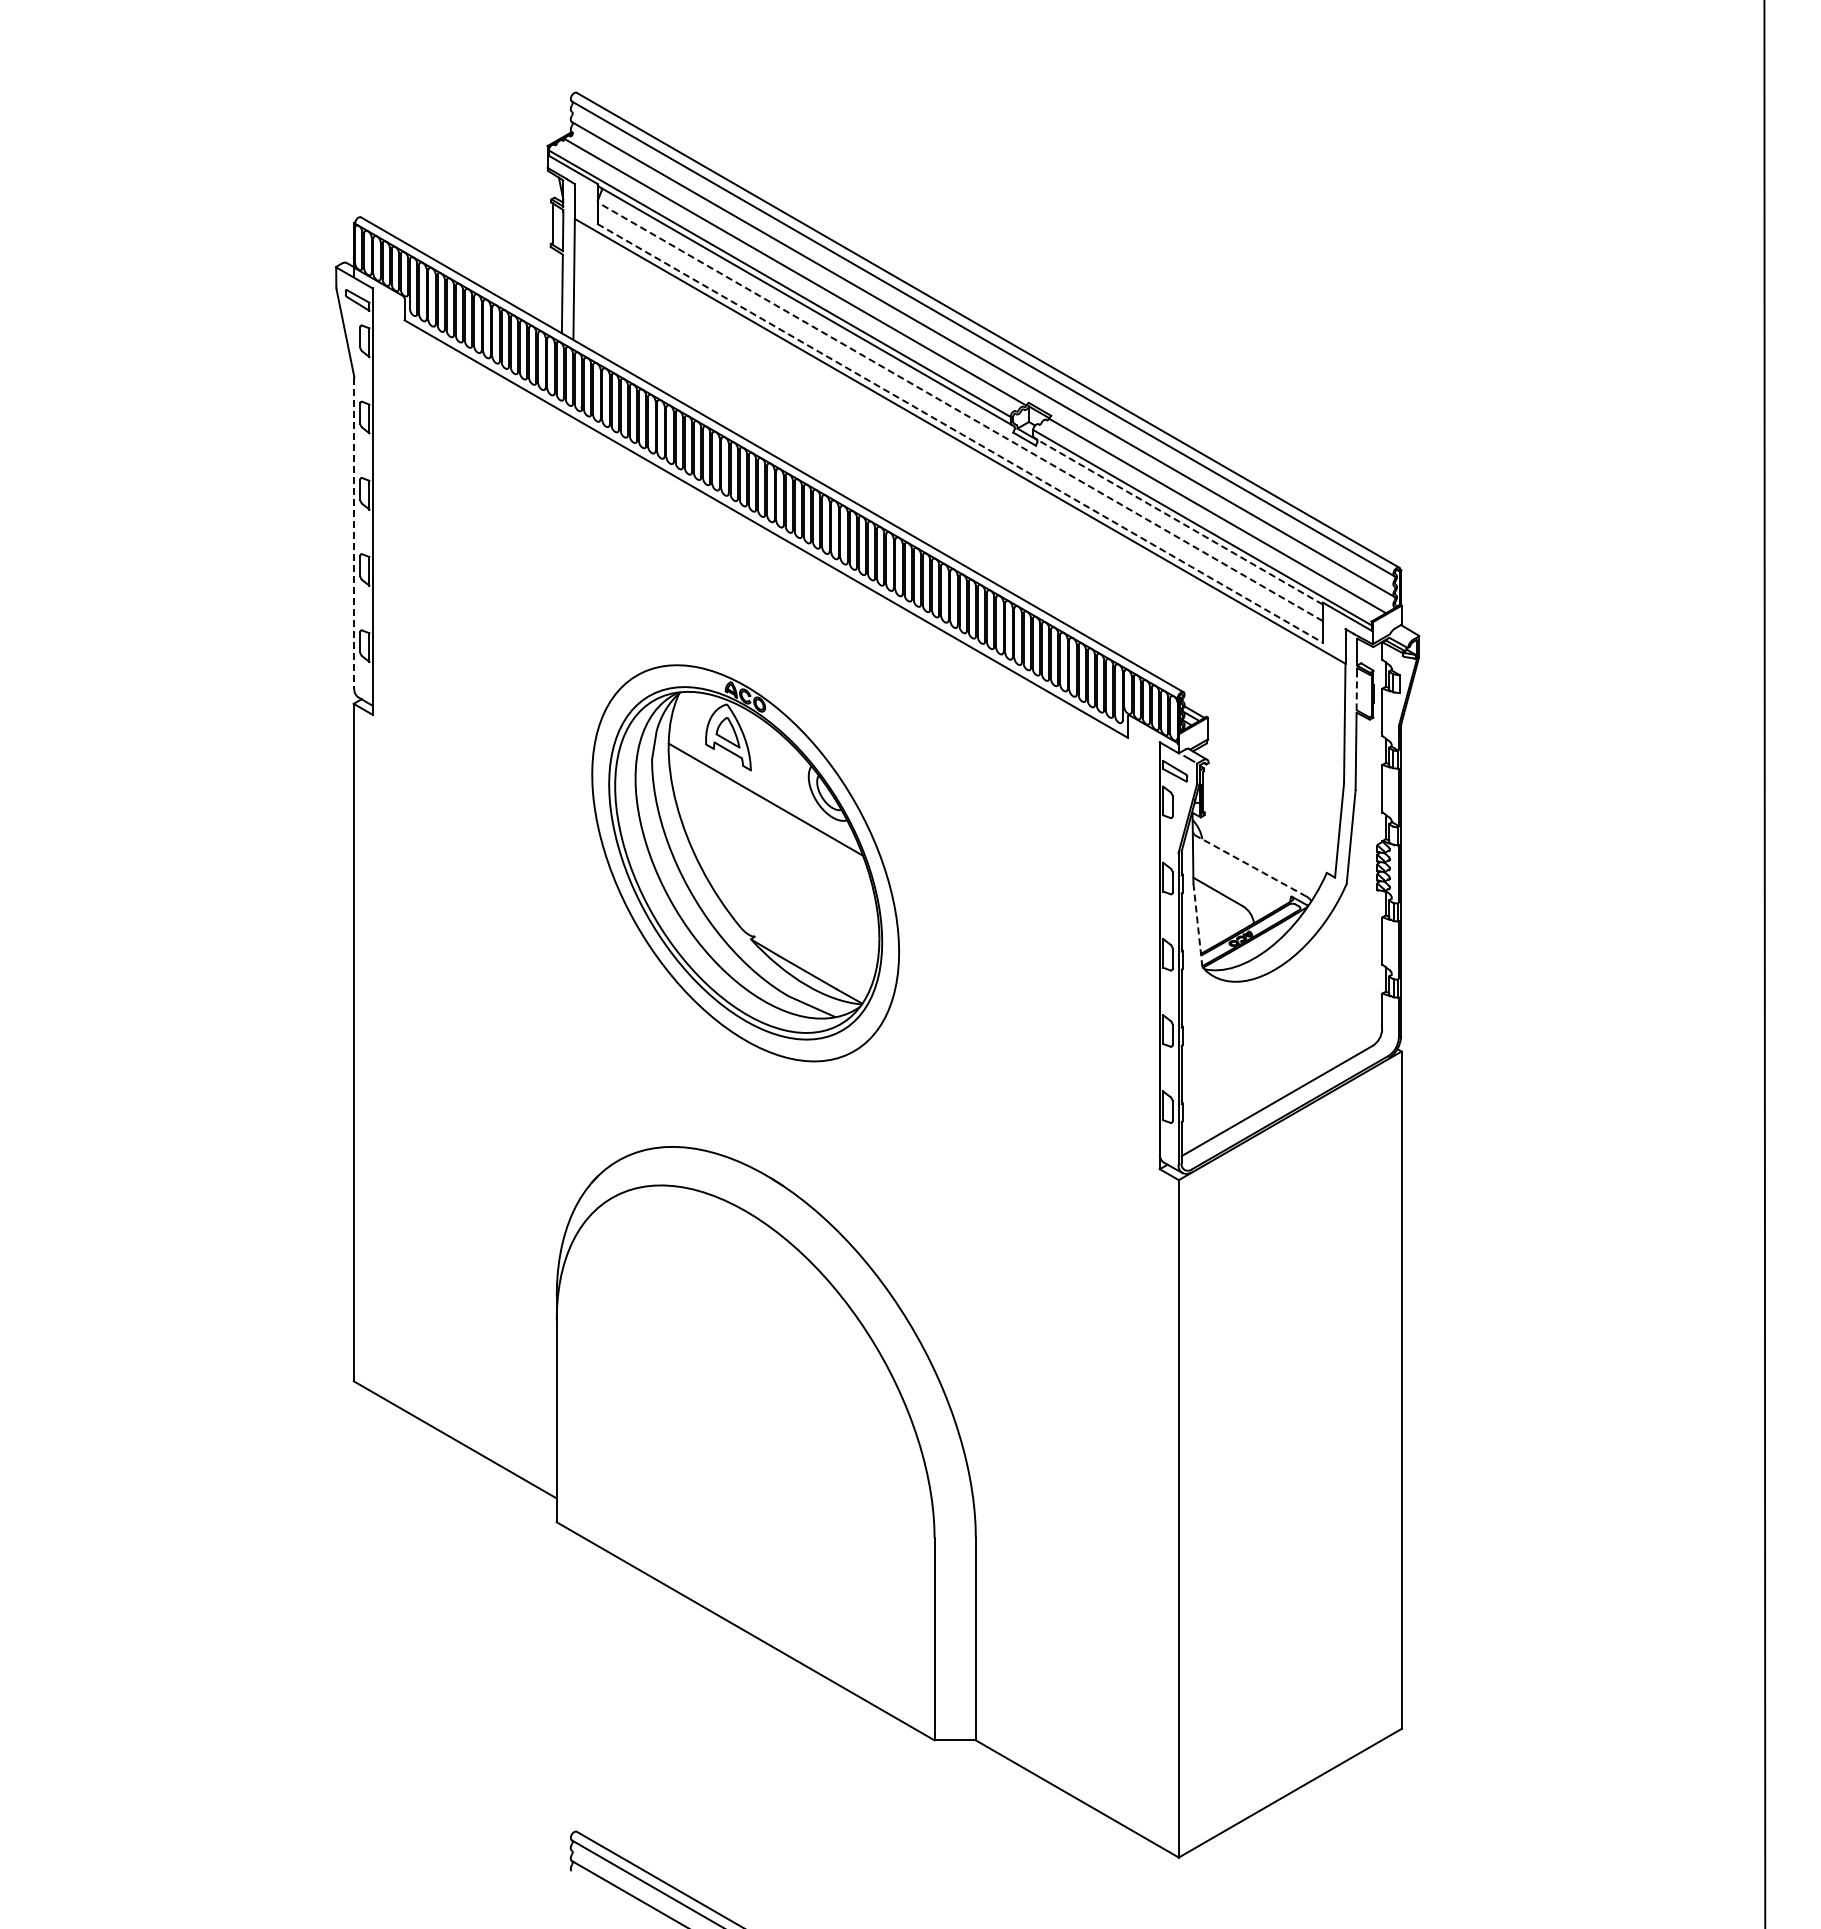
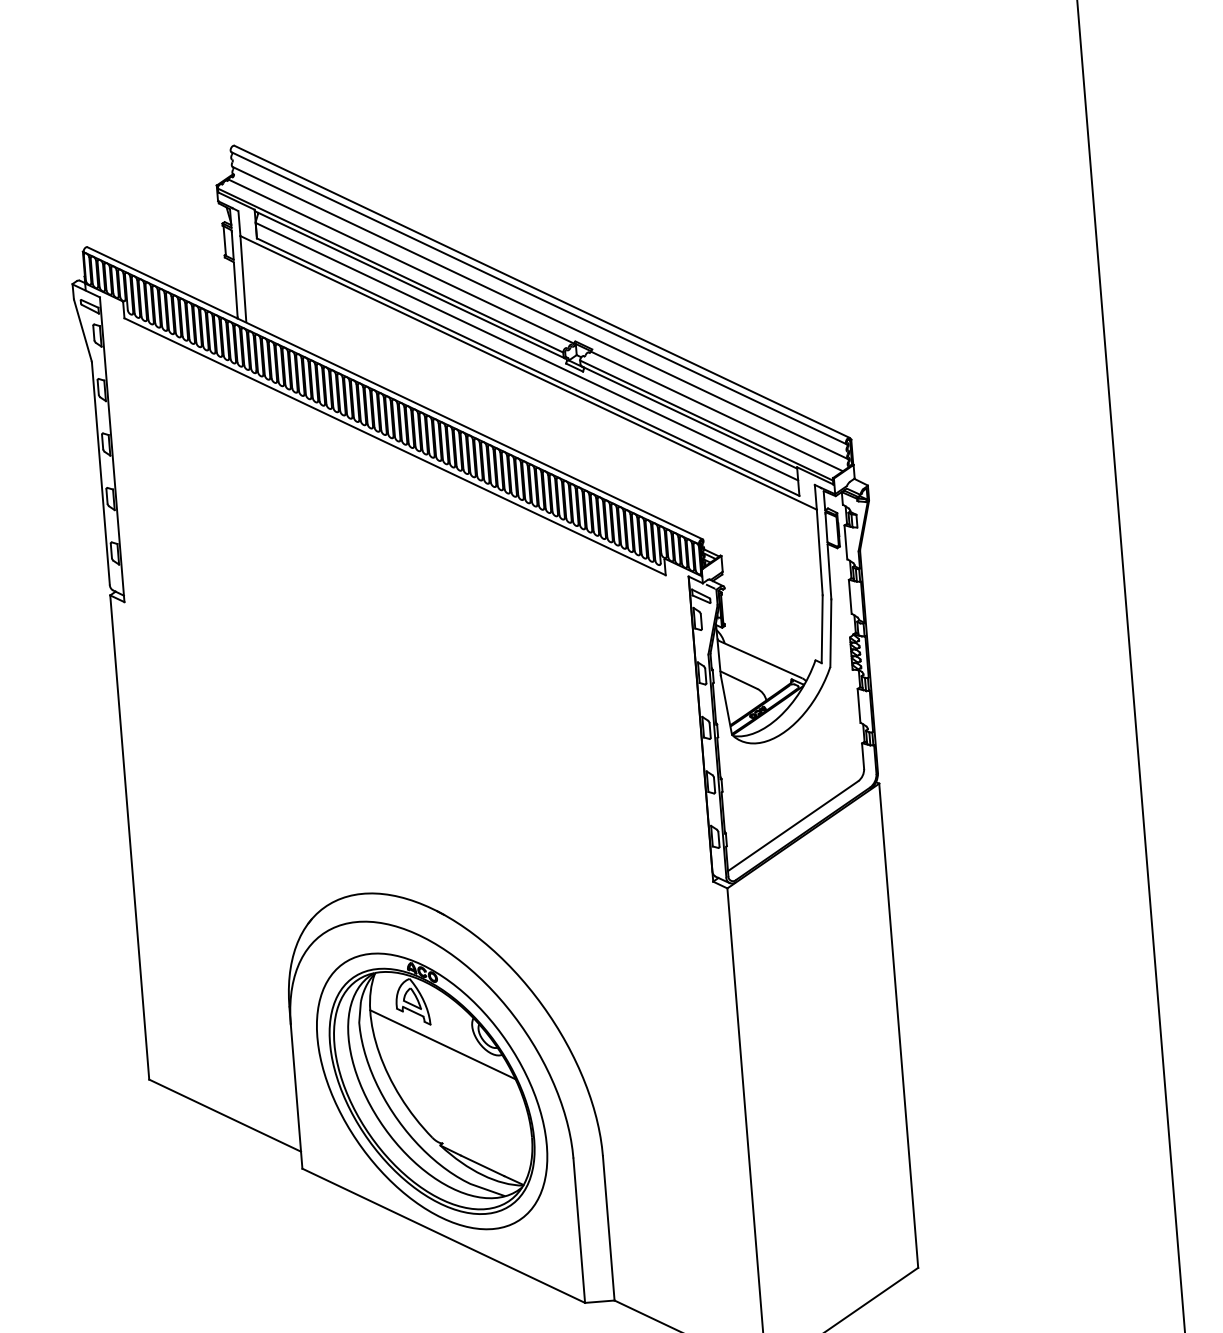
line: (960, 411) -> (527, 351), dashed -> solid
line: (960, 433) -> (528, 367), dashed -> solid
line: (1178, 521) -> (689, 417), dashed -> solid
line: (354, 534) -> (101, 474), dashed -> solid
line: (1356, 690) -> (826, 528), dashed -> solid
part: (745, 863) -> (432, 1091), moved
line: (1249, 865) -> (759, 659), dashed -> solid
line: (1197, 925) -> (726, 705), dashed -> solid

